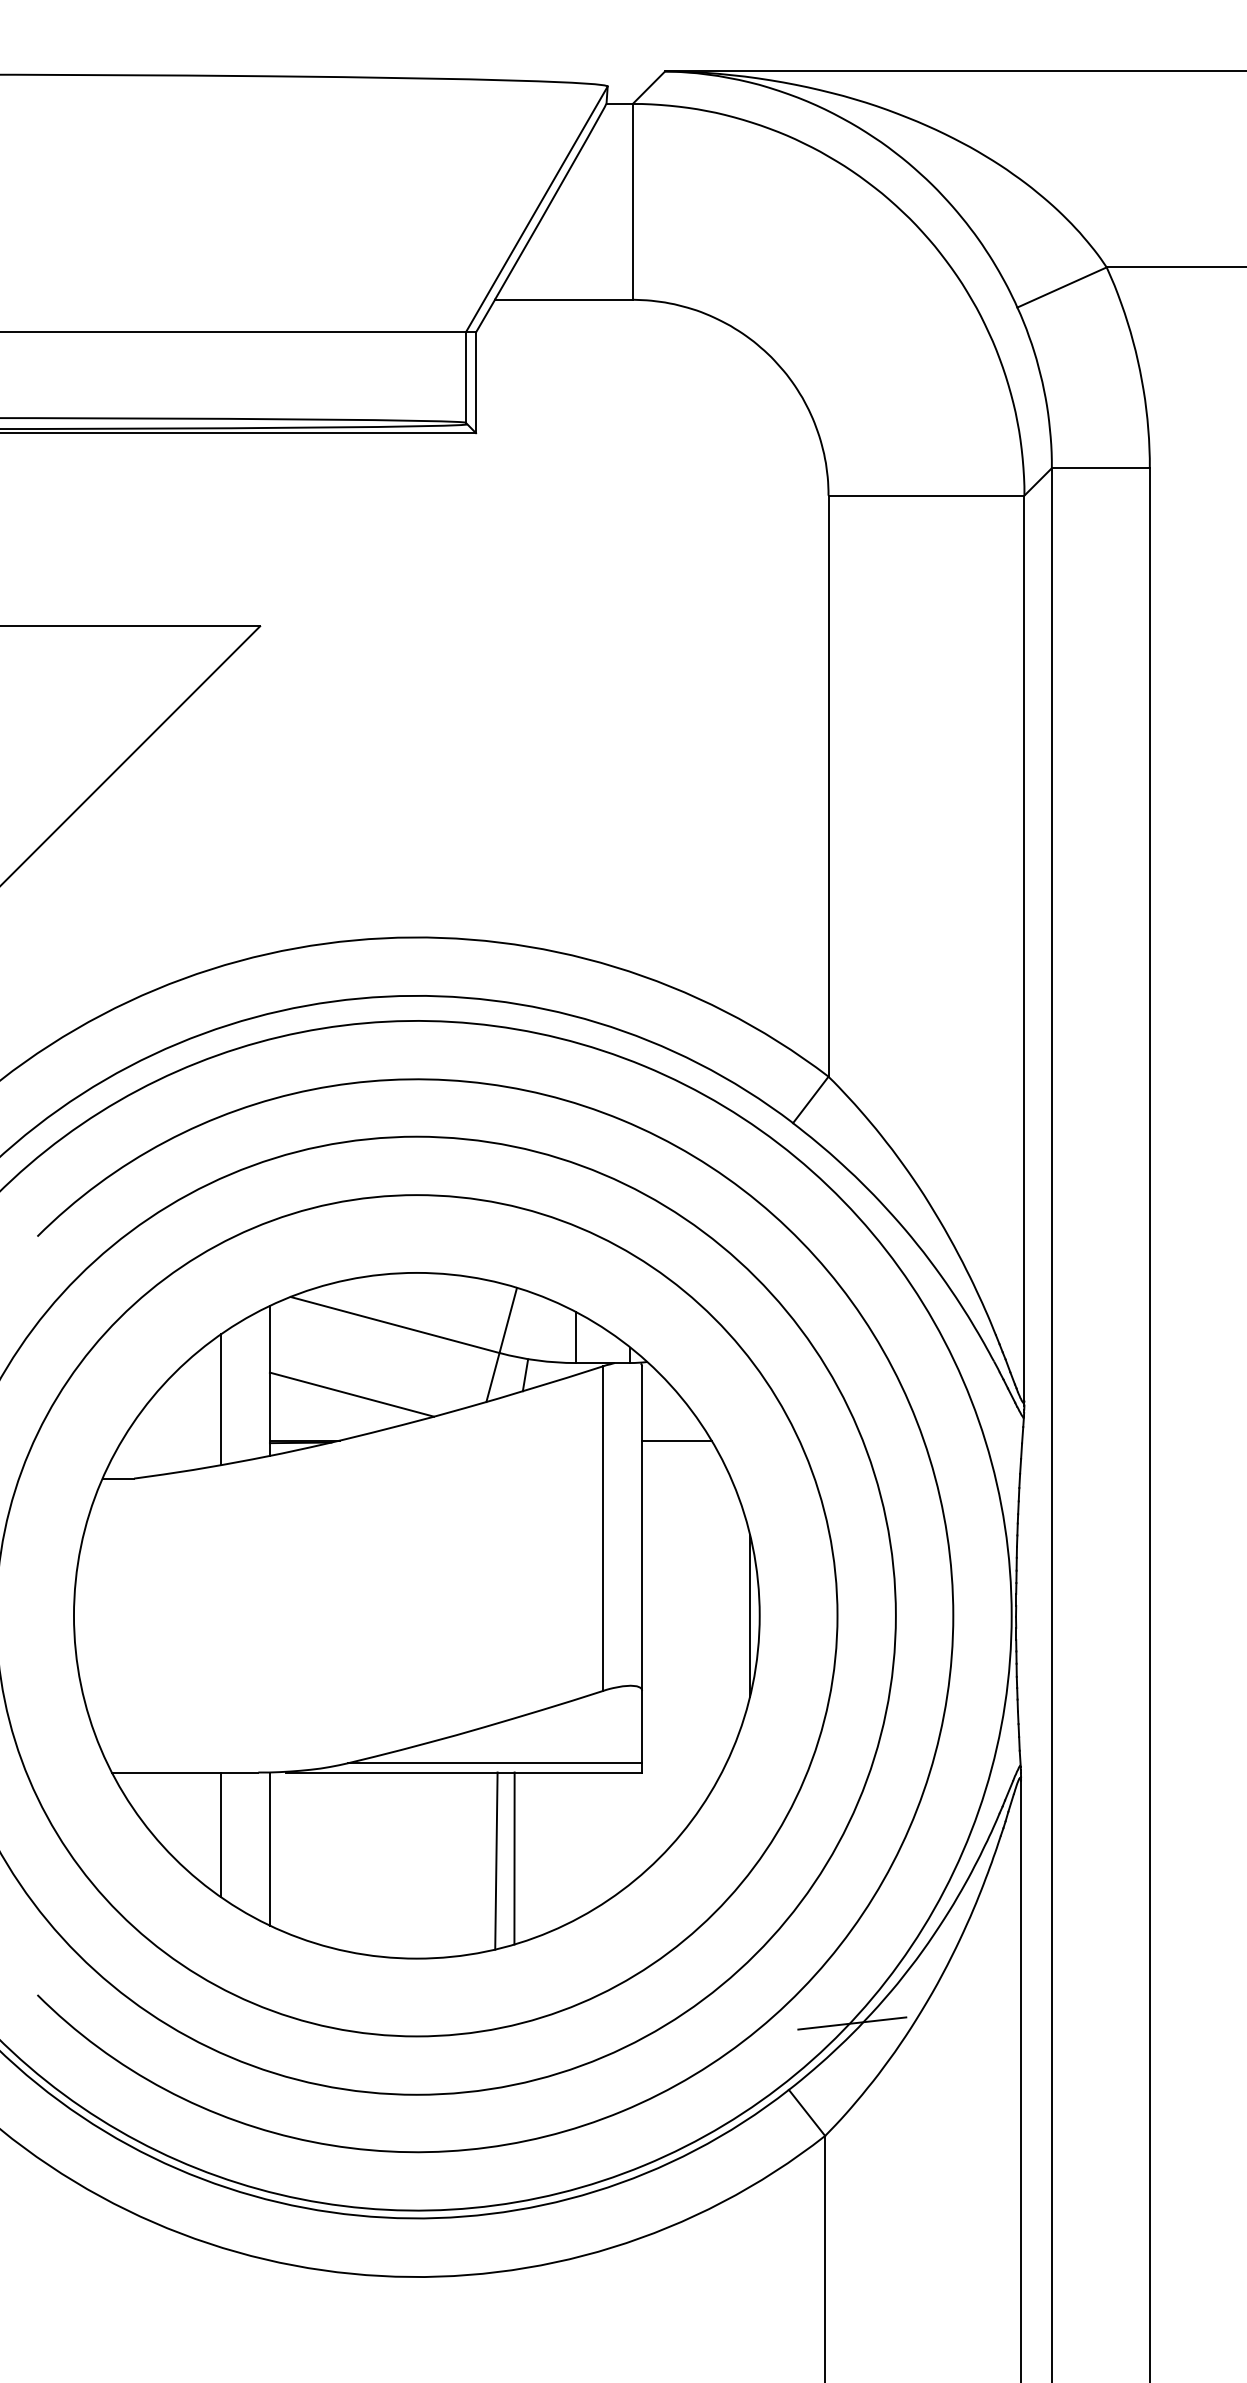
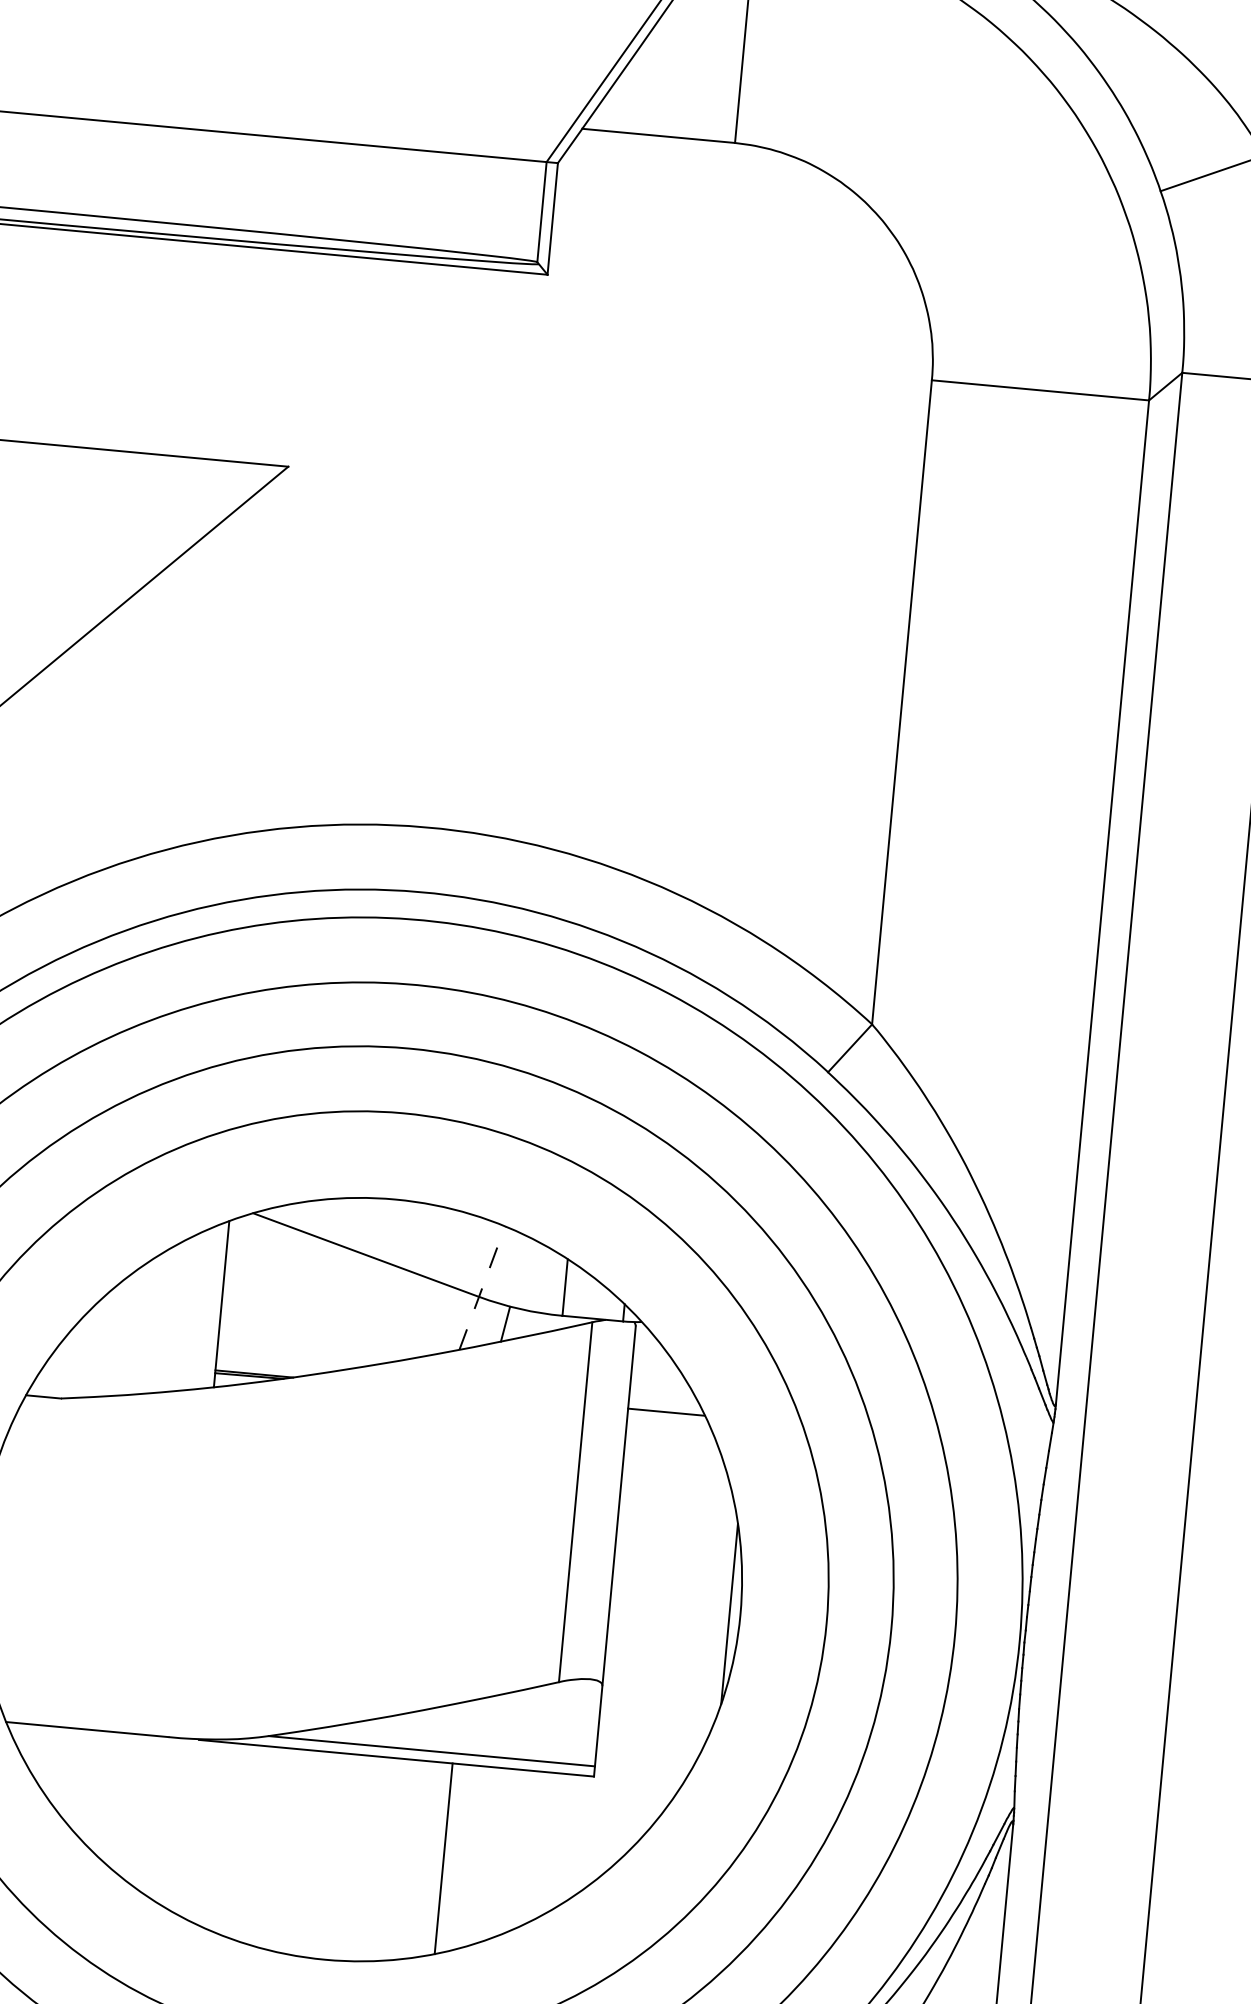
line: (501, 1344) -> (482, 1287), solid -> dashed
line: (351, 1394) -> (310, 1327), removed
line: (220, 1399) -> (164, 1319), removed
line: (220, 1834) -> (120, 1801), removed
line: (269, 1848) -> (173, 1822), removed
line: (496, 1860) -> (423, 1859), removed

